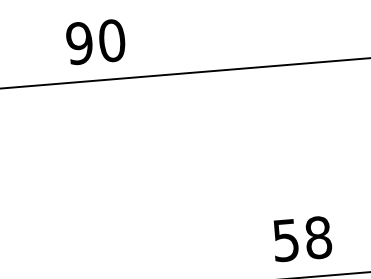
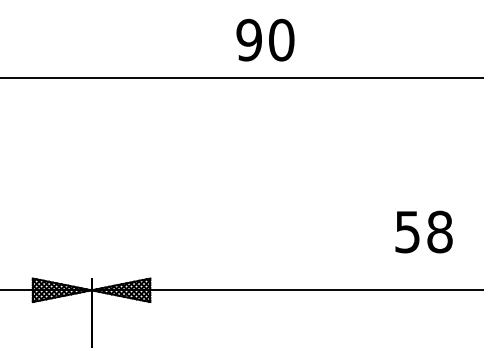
text: (95, 41) -> (265, 39), moved
text: (301, 238) -> (423, 231), moved

